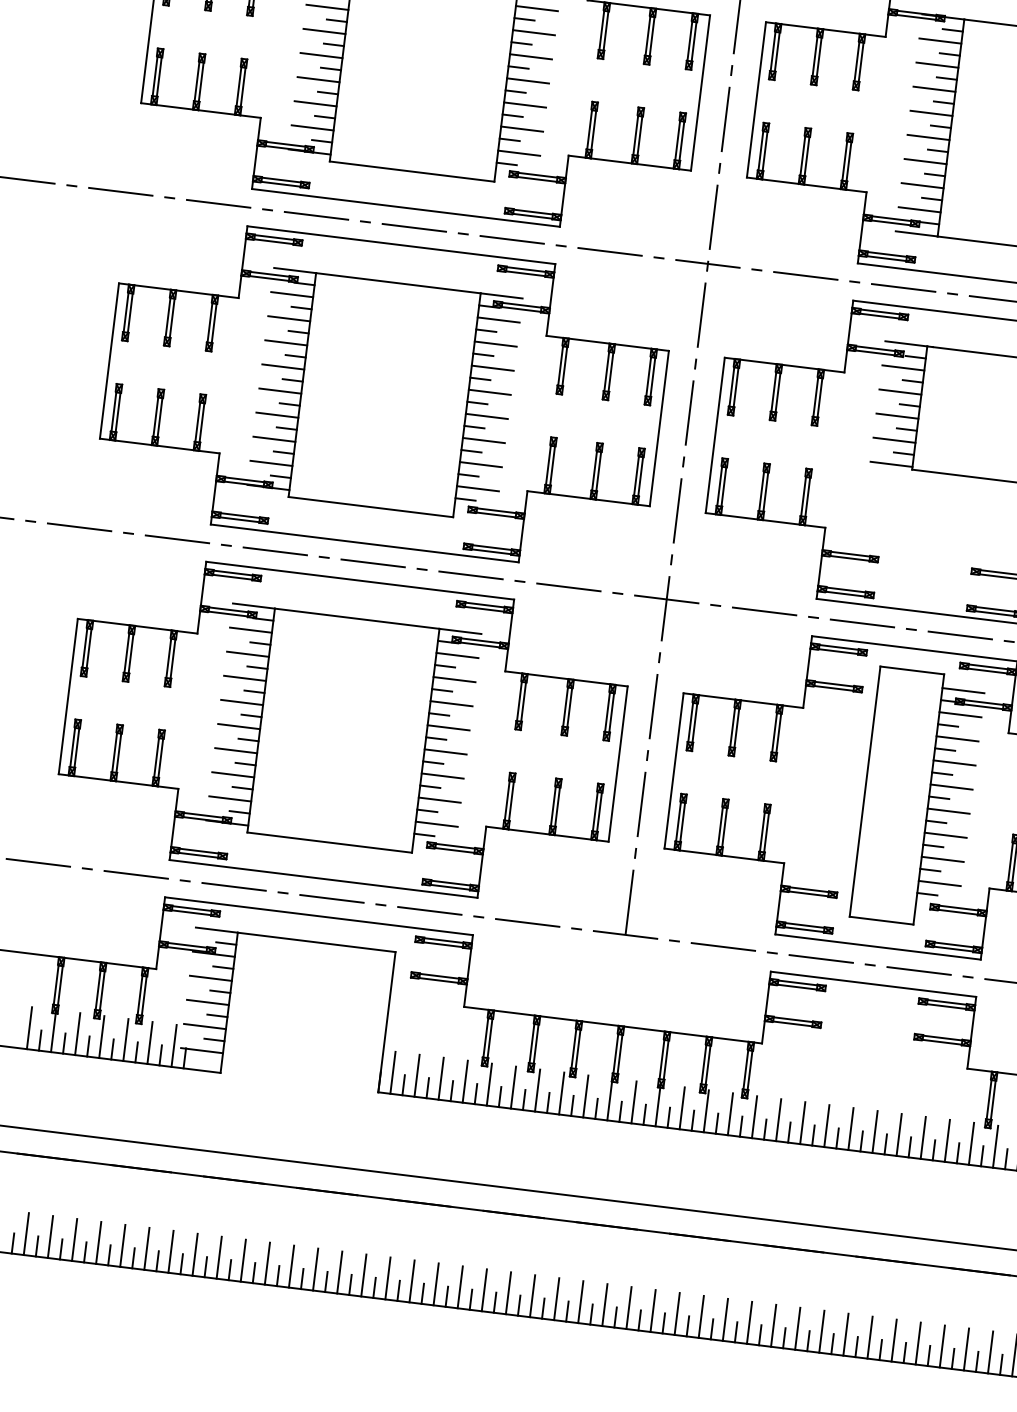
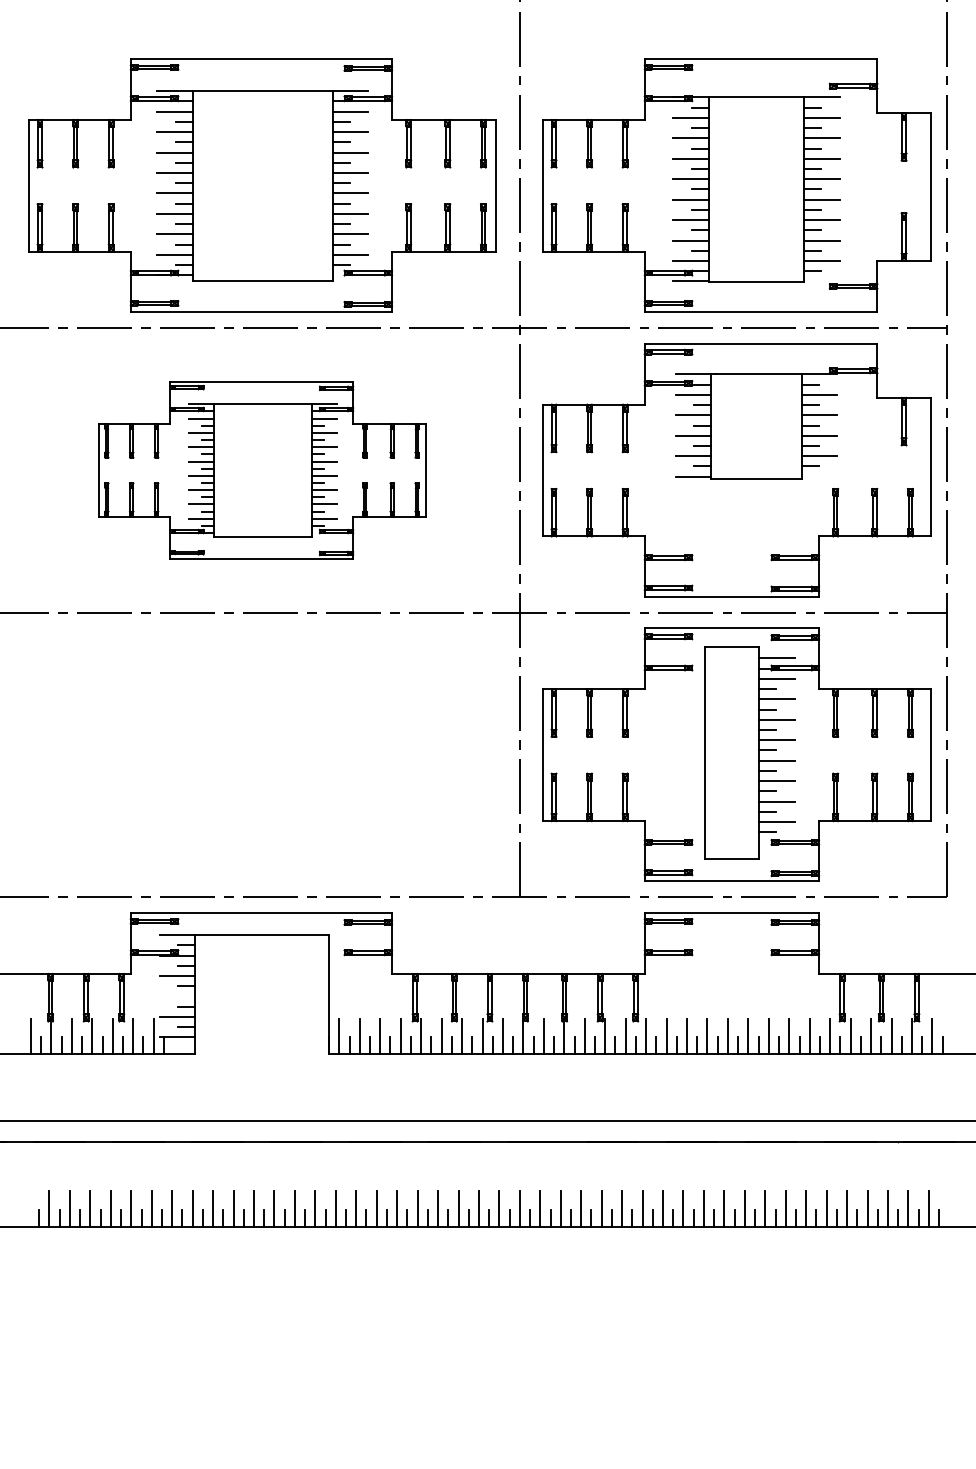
part: (384, 394) -> (262, 470), size x0.7
part: (343, 729) -> (262, 754), removed
line: (207, 1002) -> (177, 996), removed

